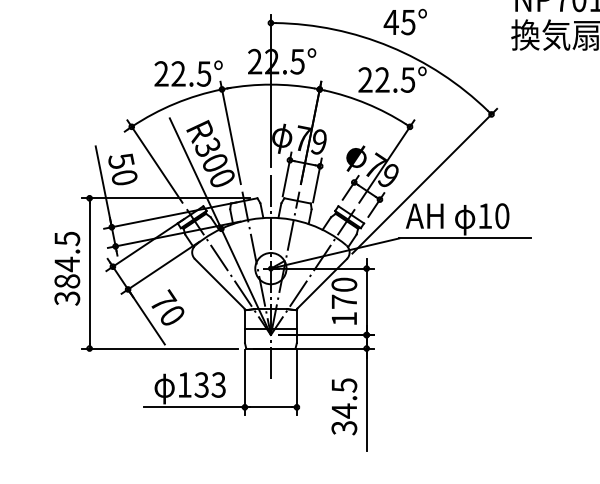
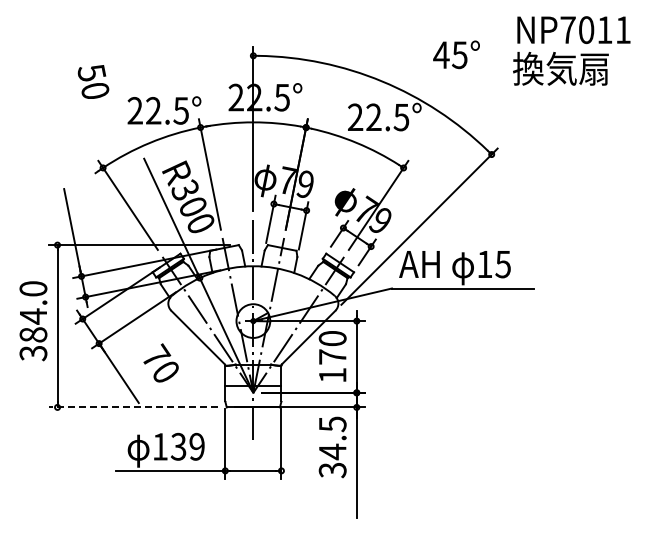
text: (405, 21) -> (456, 54), moved
text: (122, 169) -> (93, 81), moved
text: (501, 216) -> (502, 264), 10 -> 15
text: (67, 238) -> (33, 288), 384.5 -> 384.0
text: (167, 306) -> (160, 362), moved
line: (159, 348) -> (133, 407), solid -> dashed
text: (218, 384) -> (196, 446), 133 -> 139
text: (344, 406) -> (332, 447), moved

